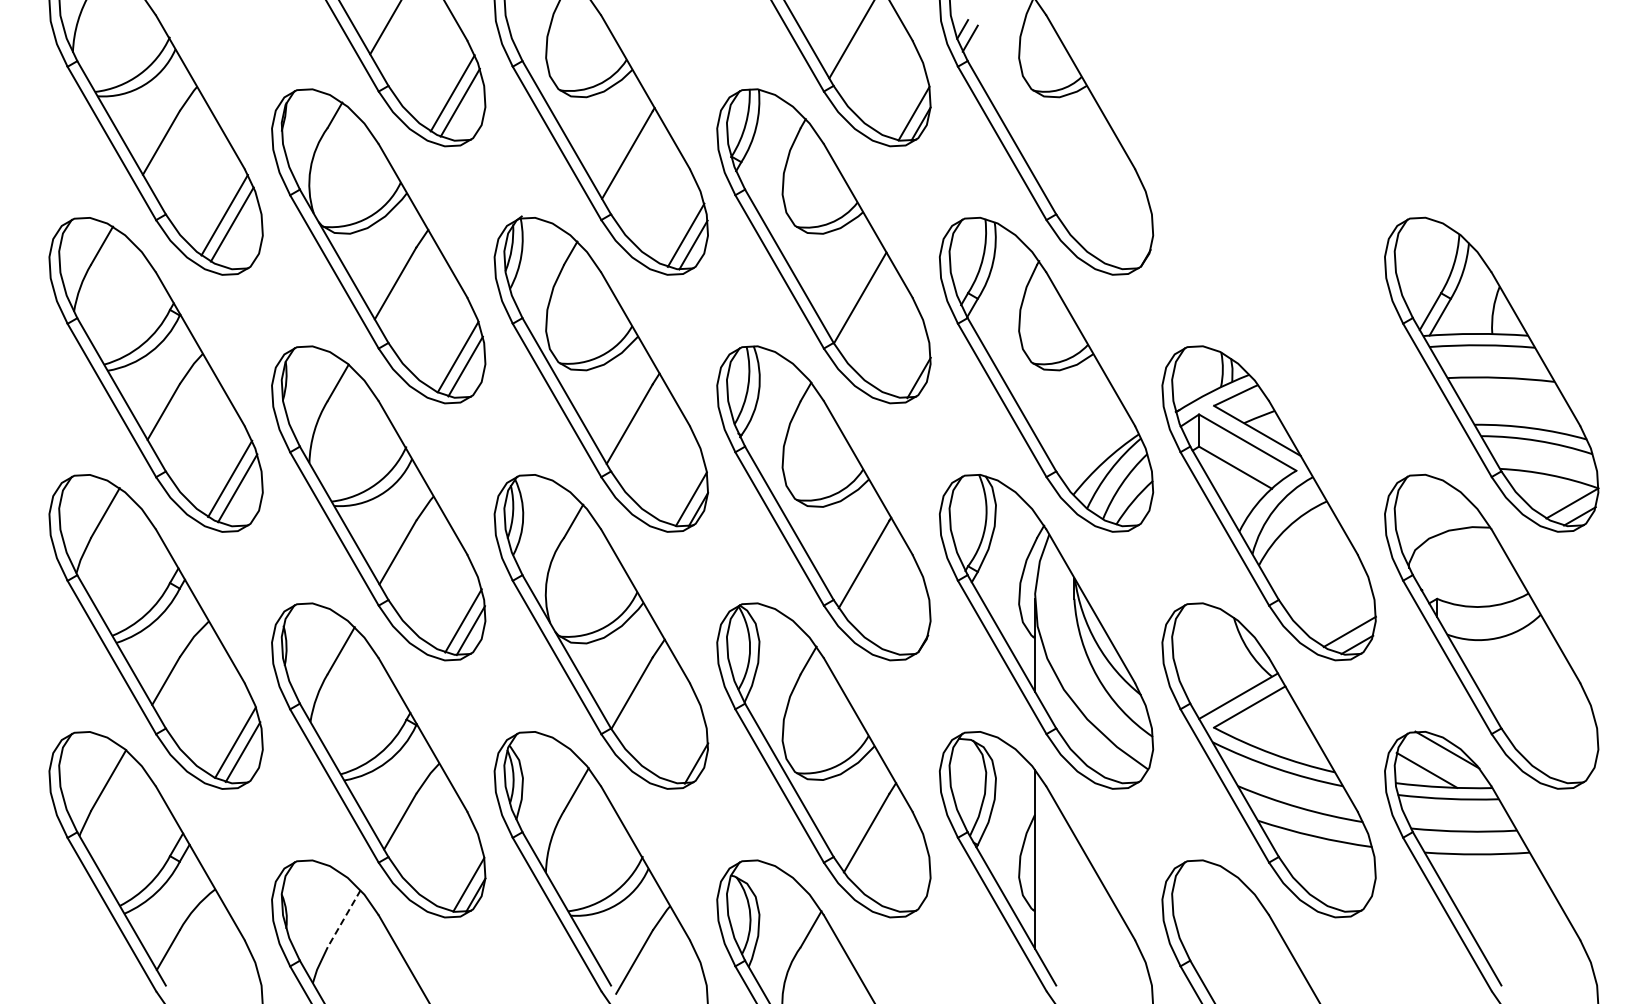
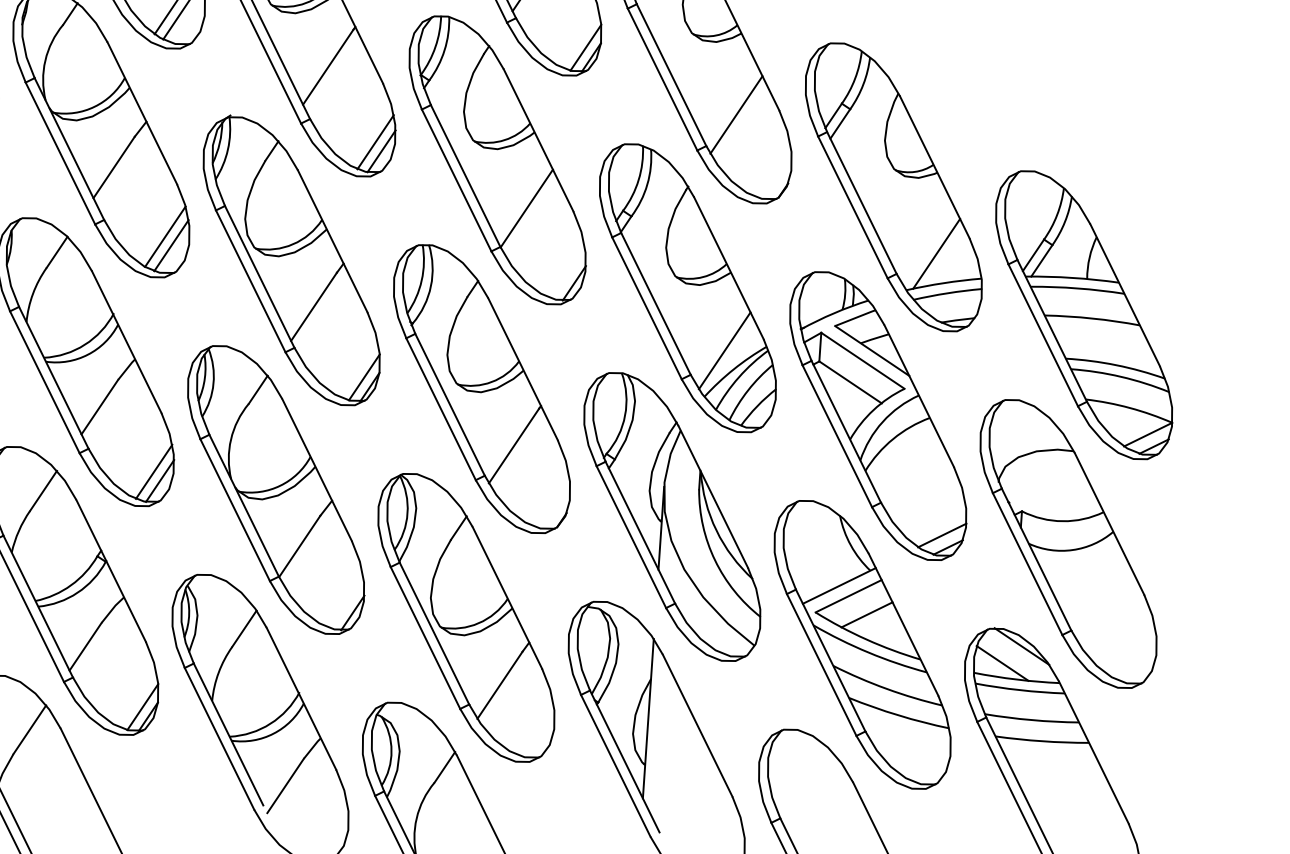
line: (1087, 177) -> (736, 115), added
part: (1268, 246) -> (893, 187), added
line: (1092, 441) -> (724, 350), added
line: (1271, 726) -> (866, 614), added
line: (344, 918) -> (30, 729), dashed -> solid

